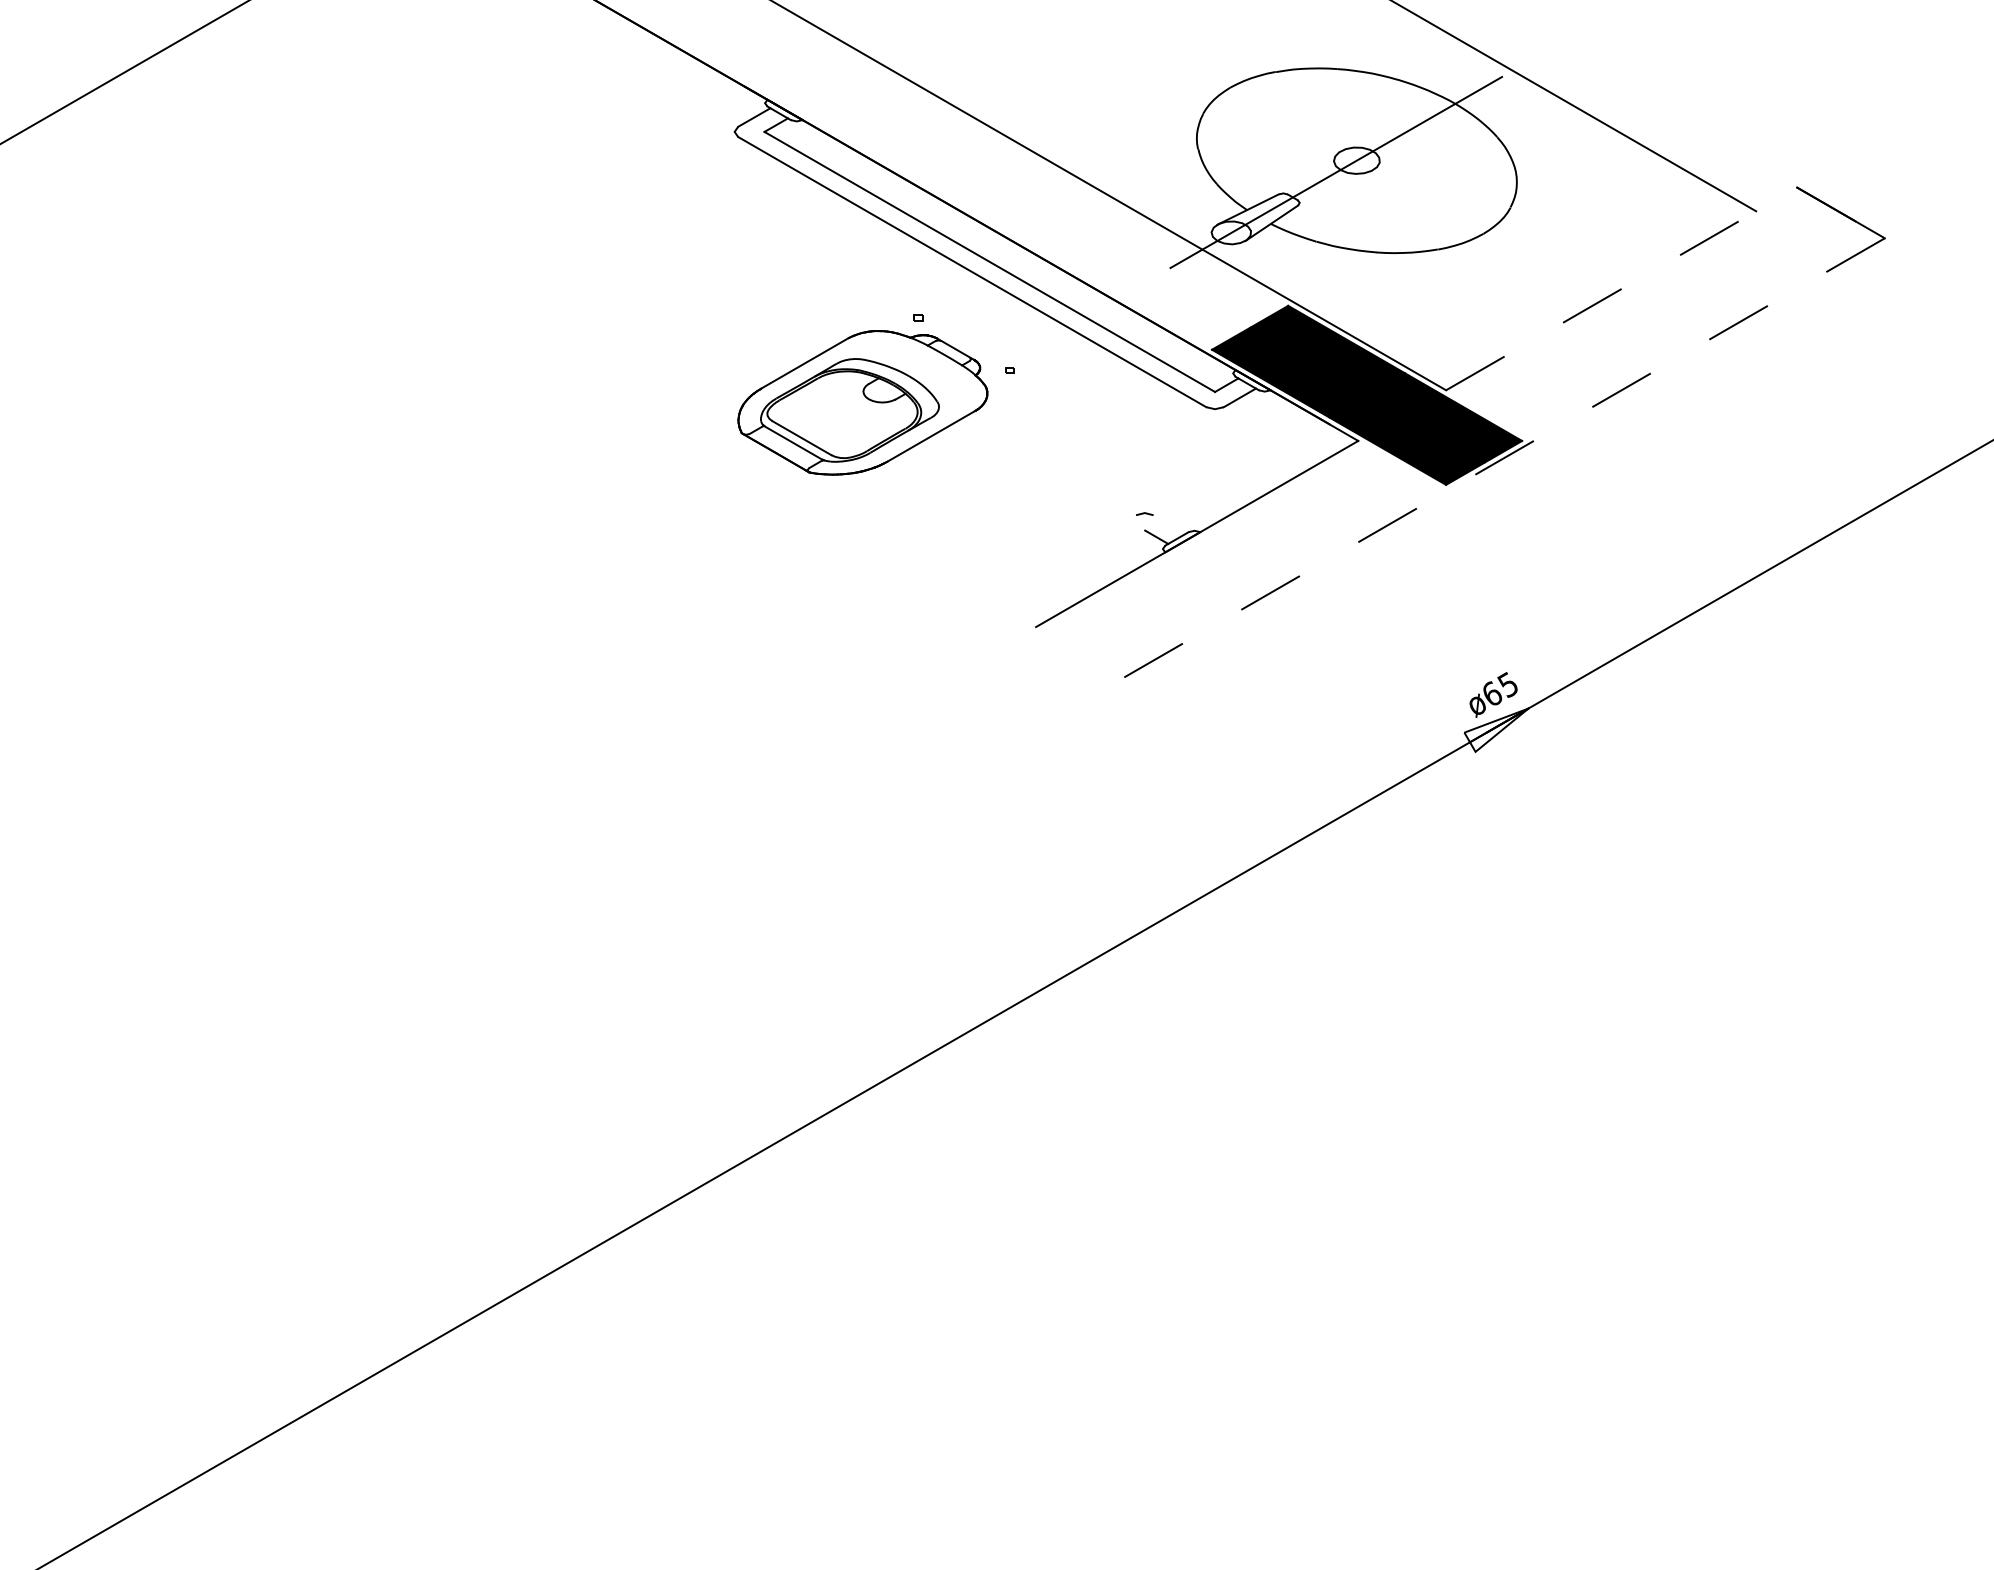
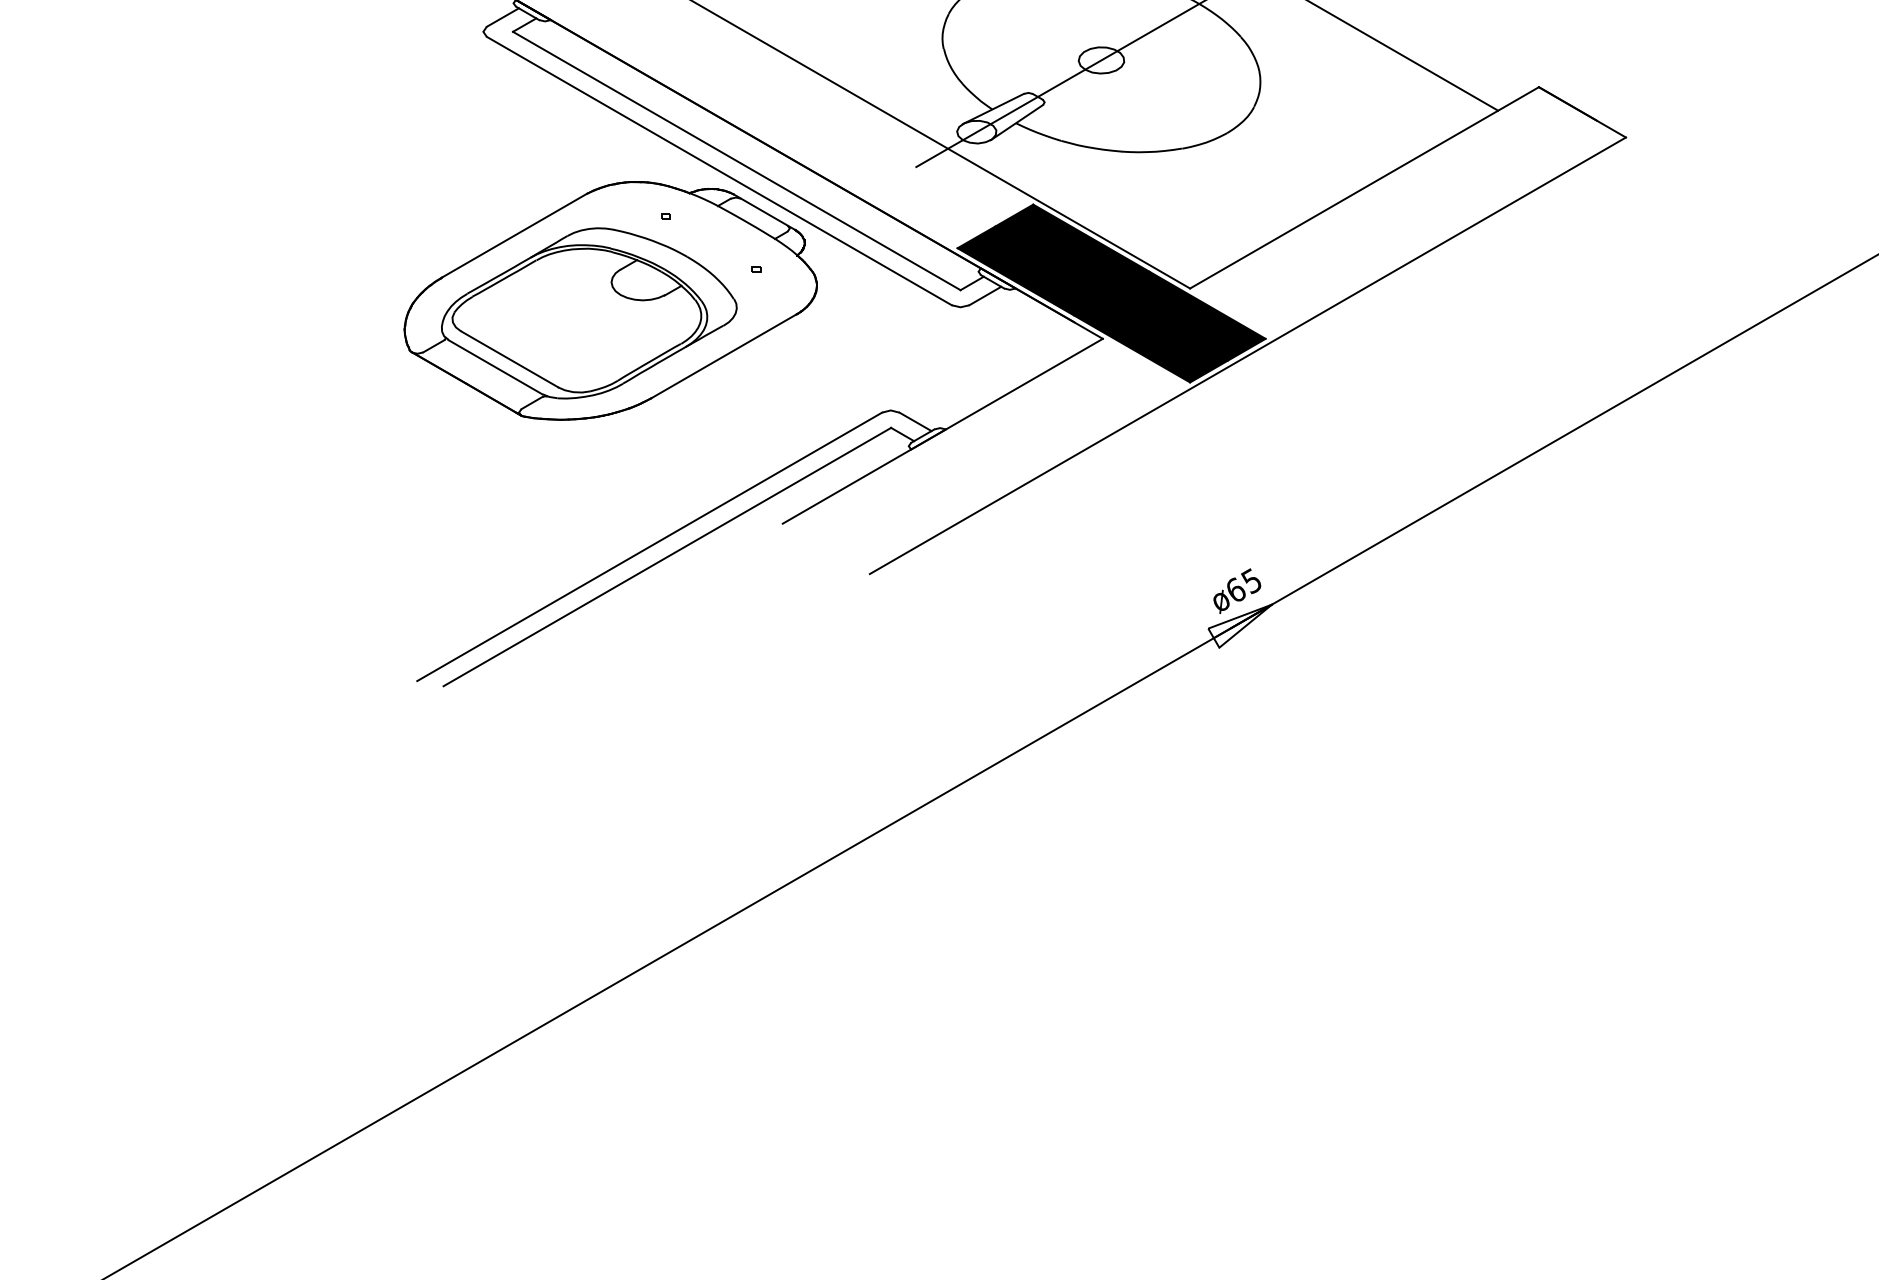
line: (1621, 288) -> (1364, 187), dashed -> solid
part: (862, 402) -> (610, 300), size x1.67
line: (1503, 458) -> (1247, 356), dashed -> solid
line: (1169, 524) -> (915, 421), added
line: (902, 650) -> (650, 546), added
line: (919, 660) -> (666, 556), added

